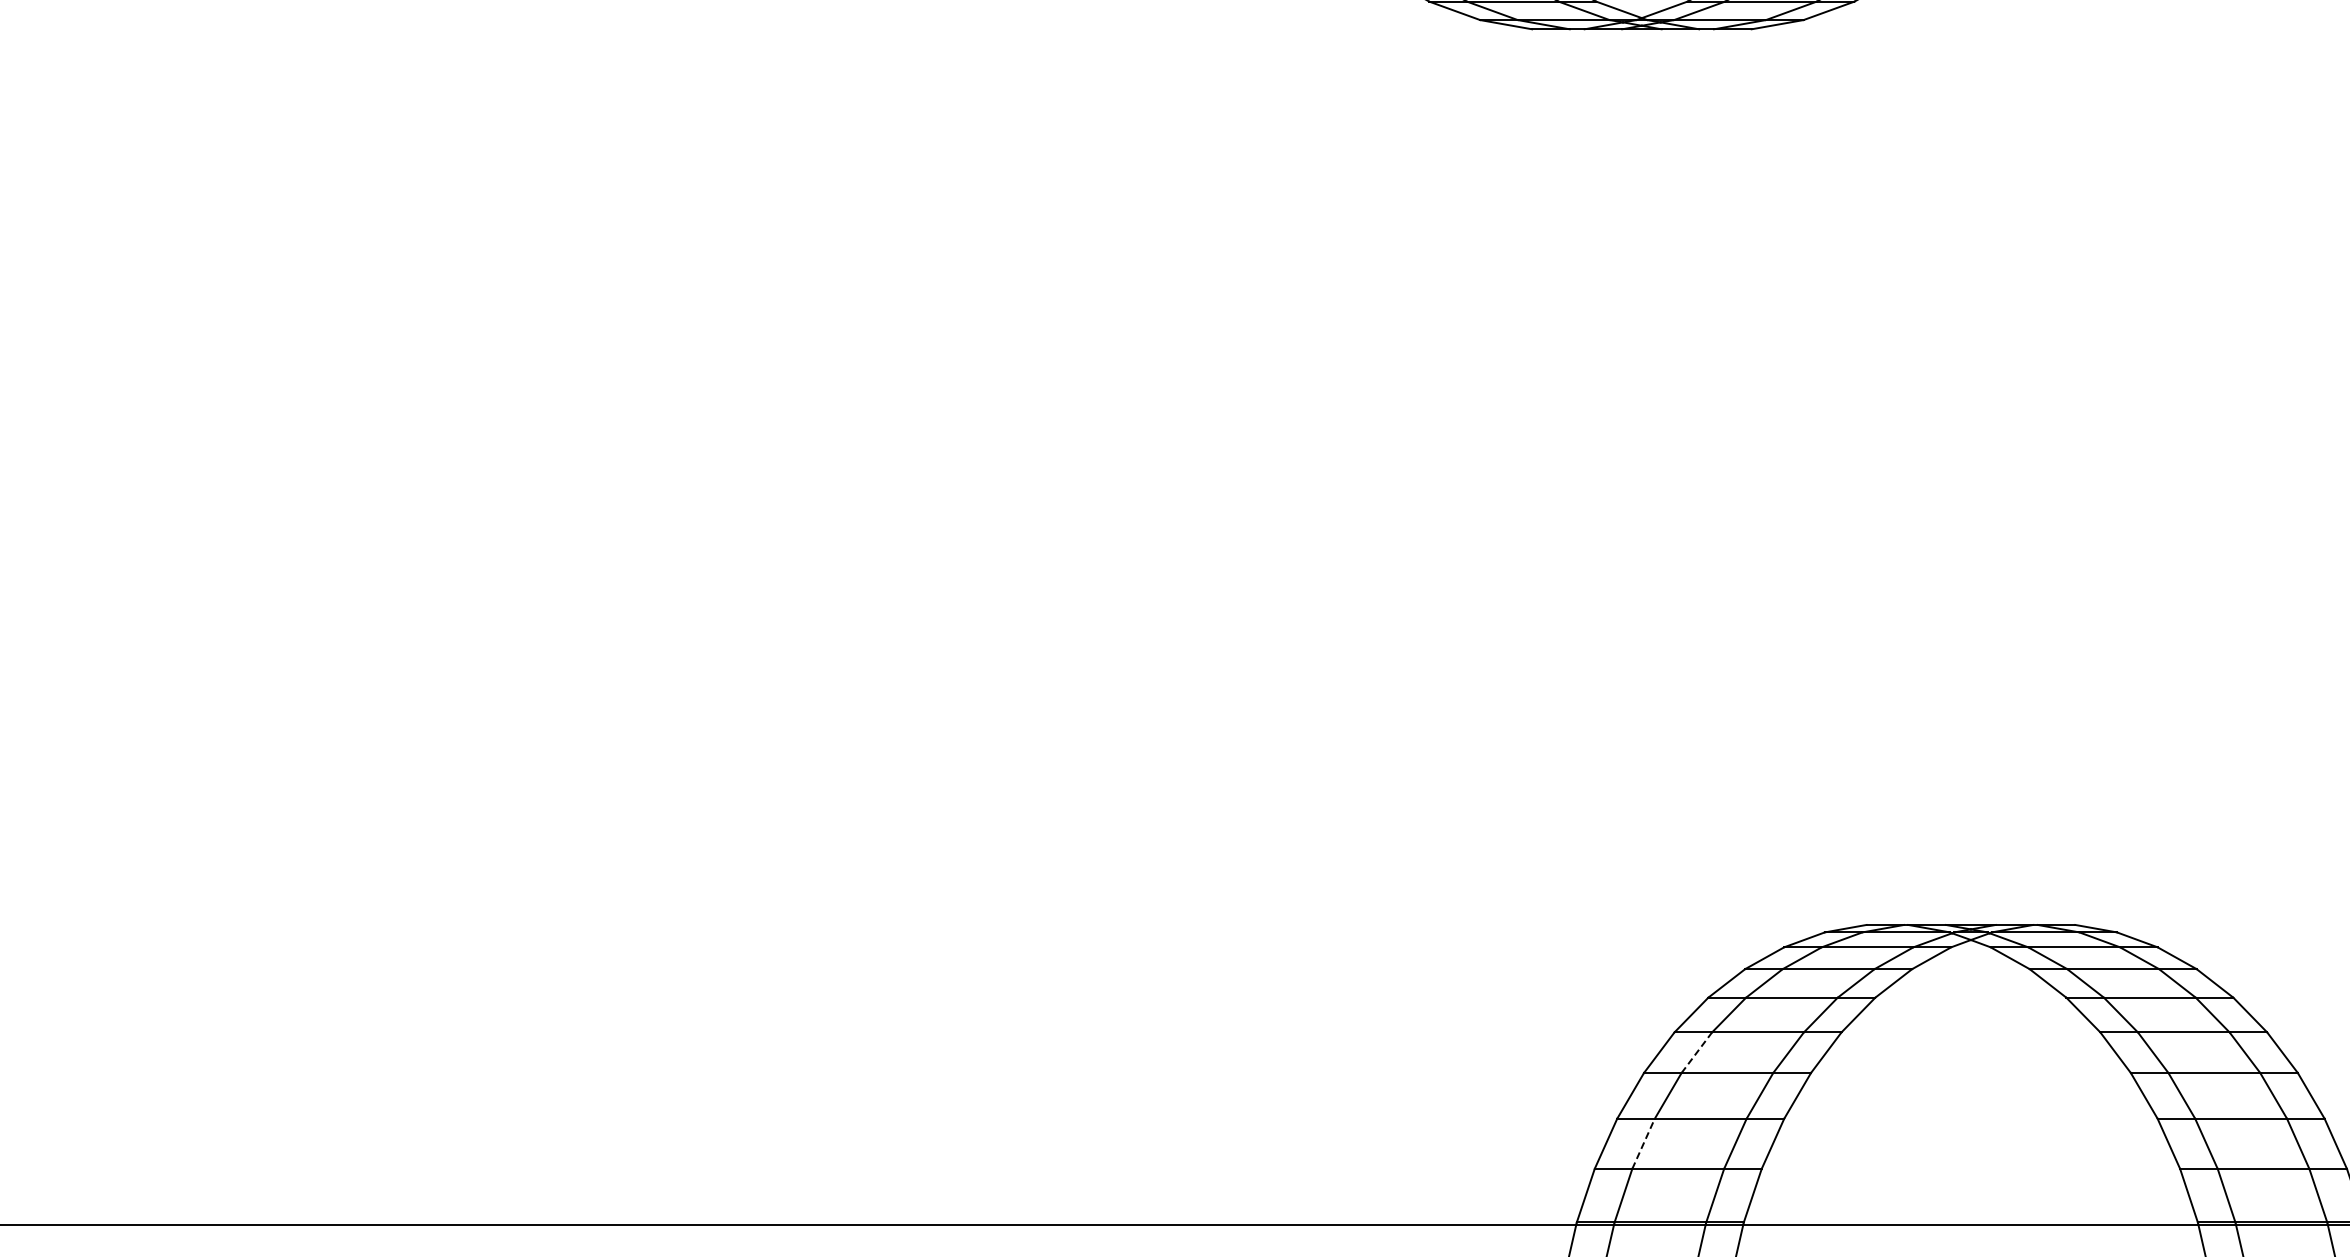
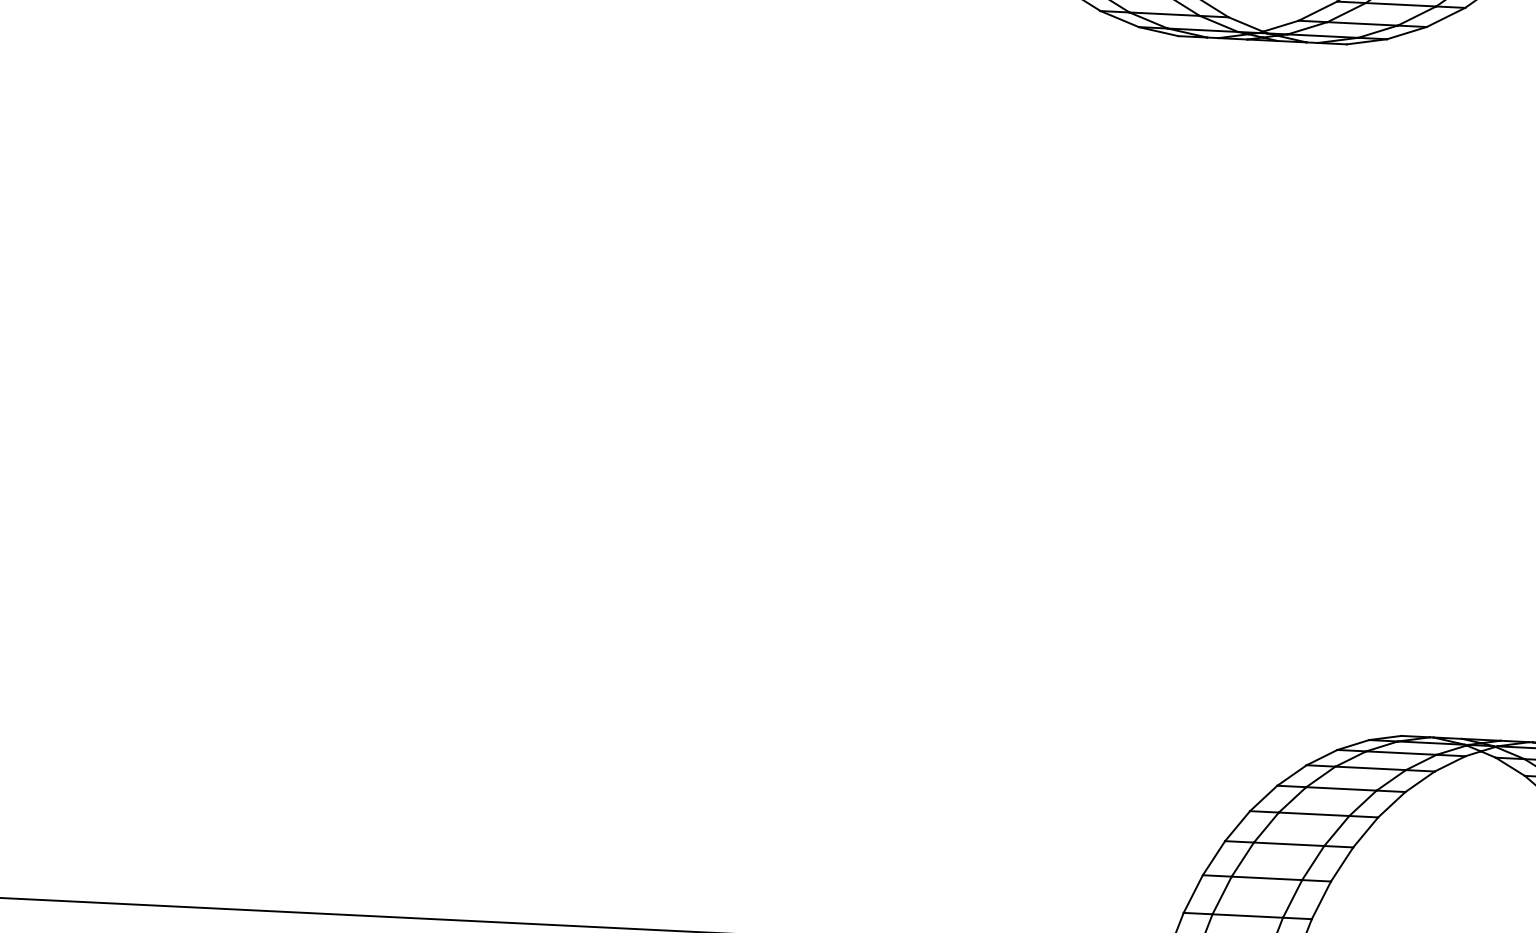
line: (1697, 1052) -> (1266, 827), dashed -> solid
line: (1643, 1143) -> (1222, 895), dashed -> solid

